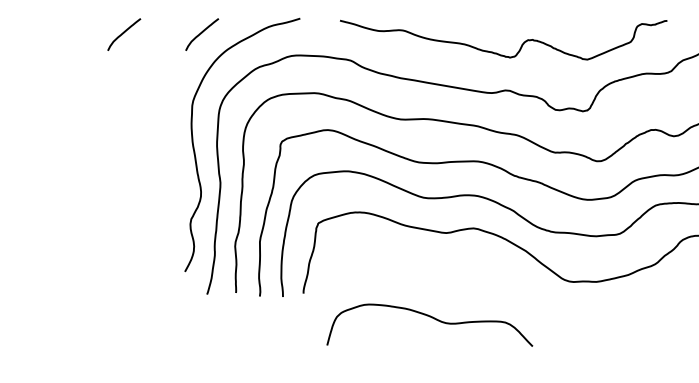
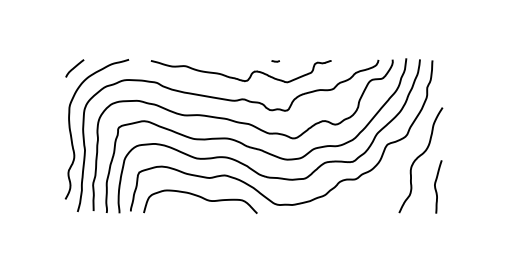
curve: (565, 21) -> (275, 61), added
line: (123, 34) -> (31, 68), removed
curve: (431, 319) -> (201, 198), moved

